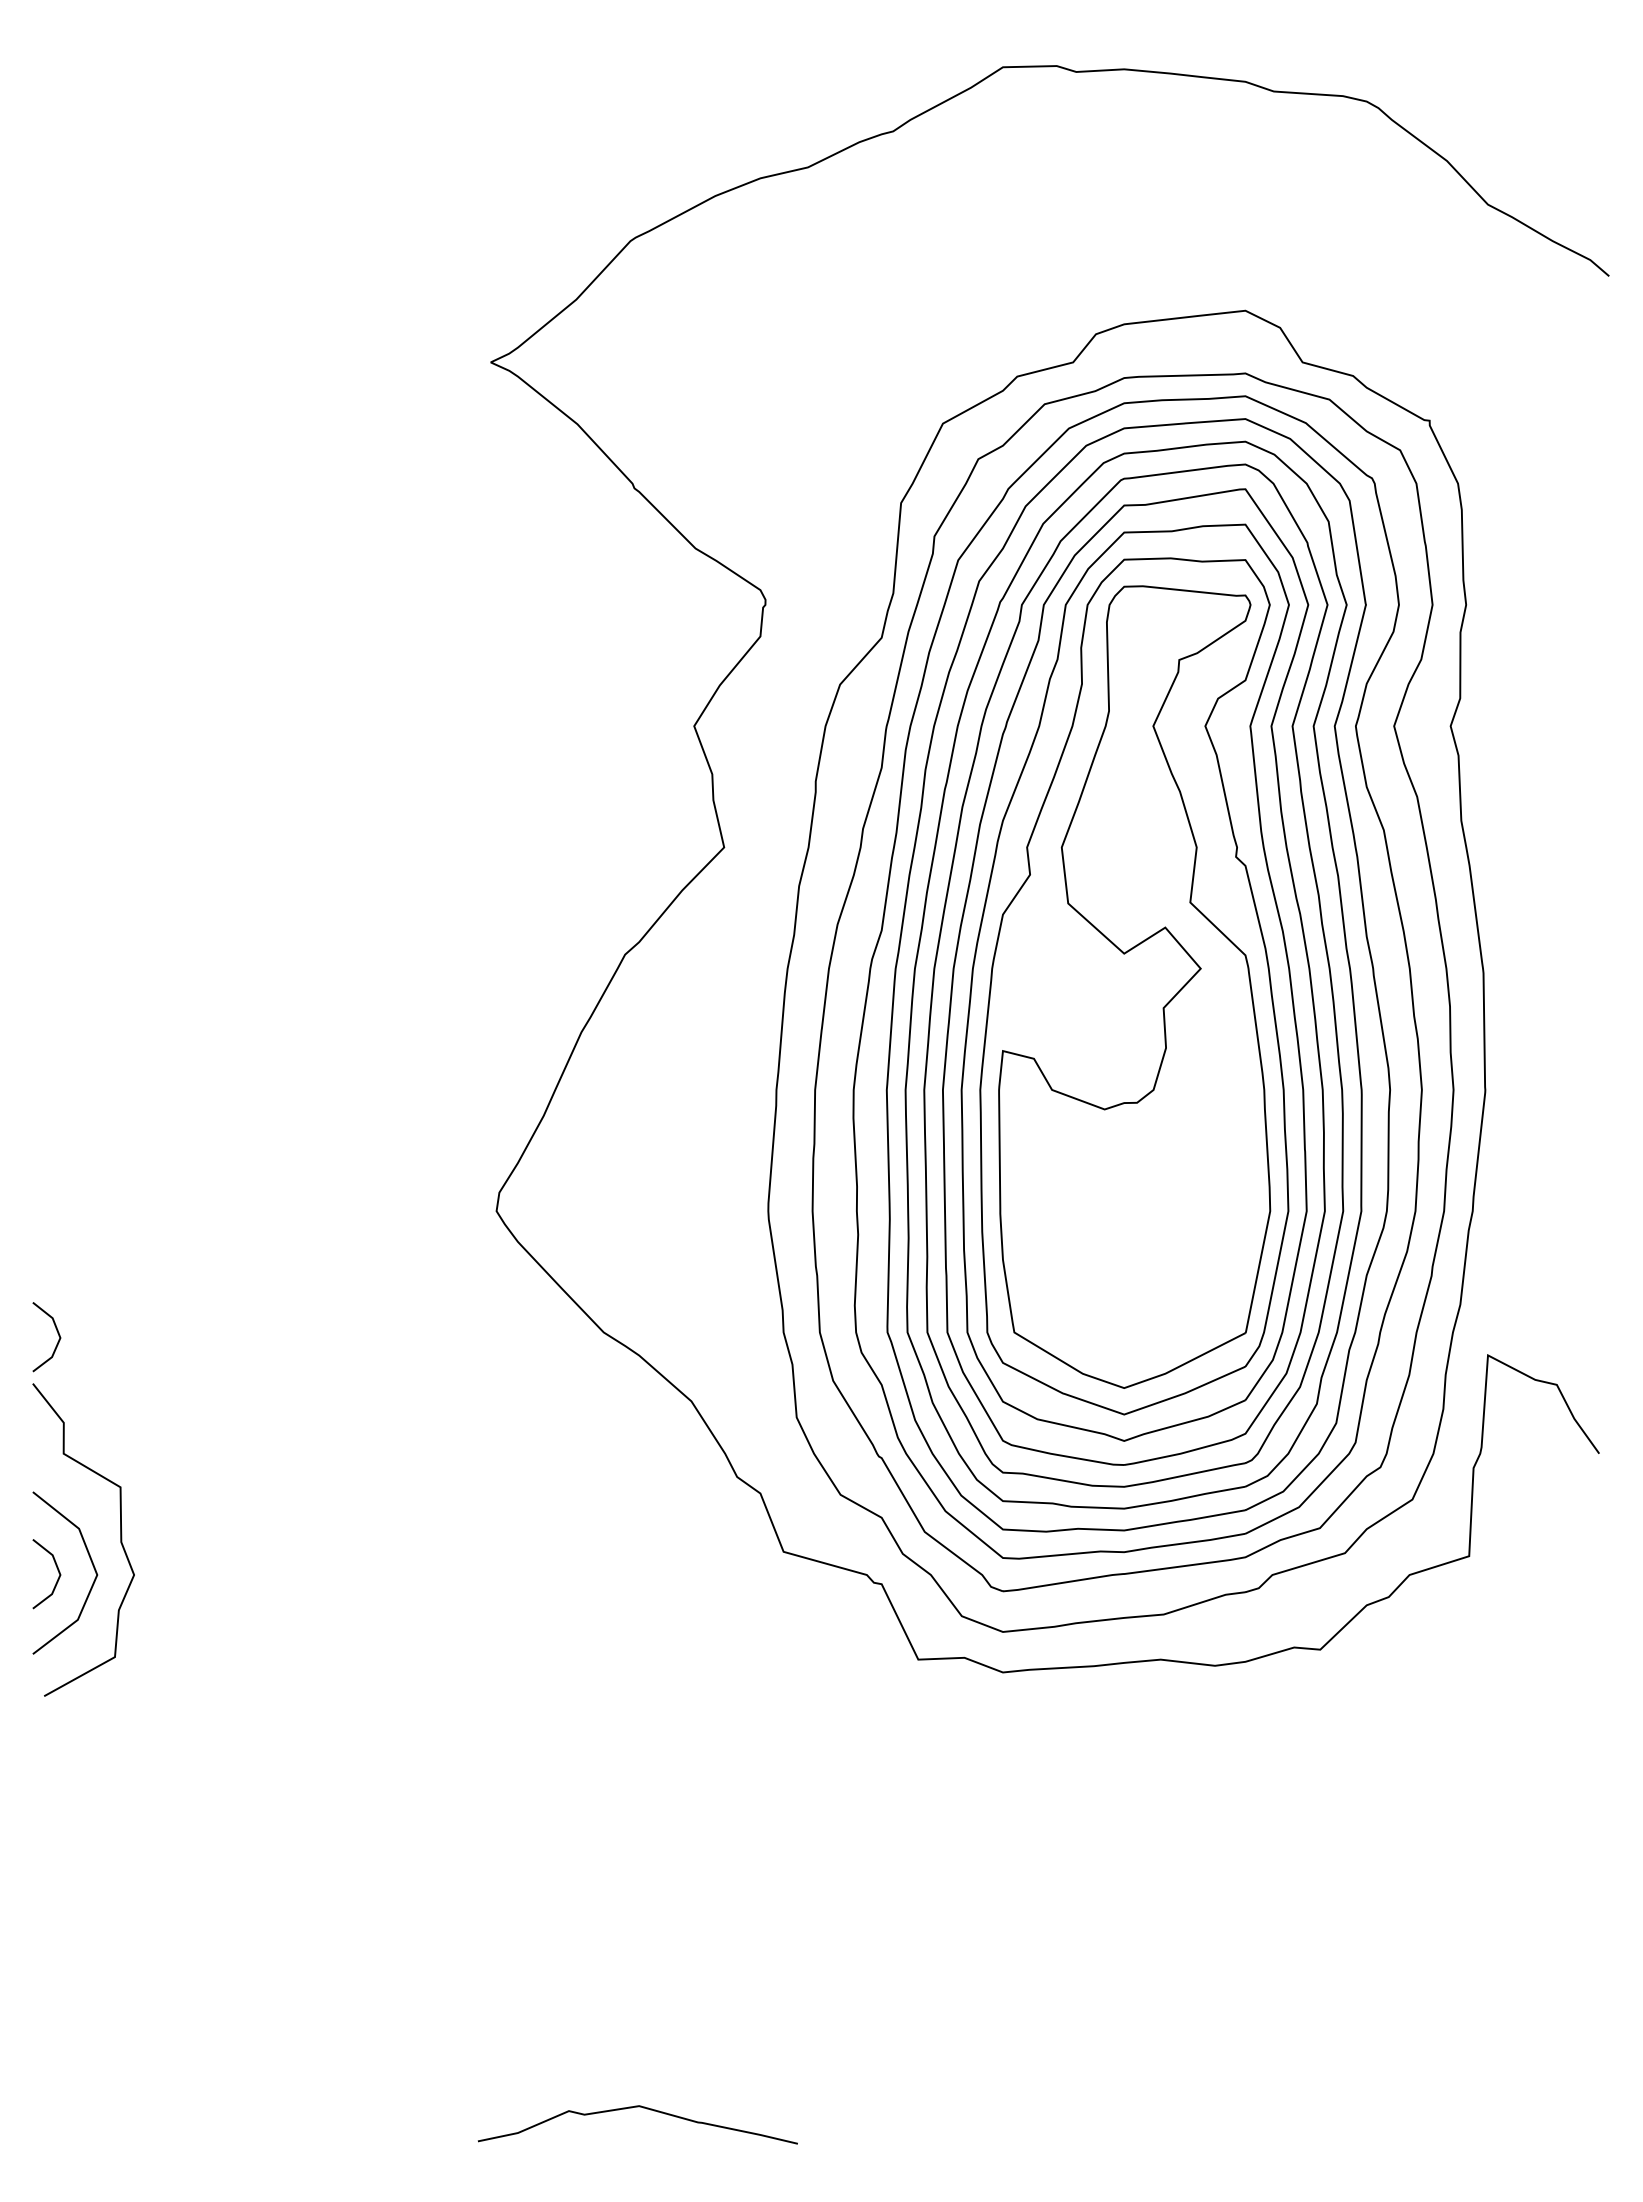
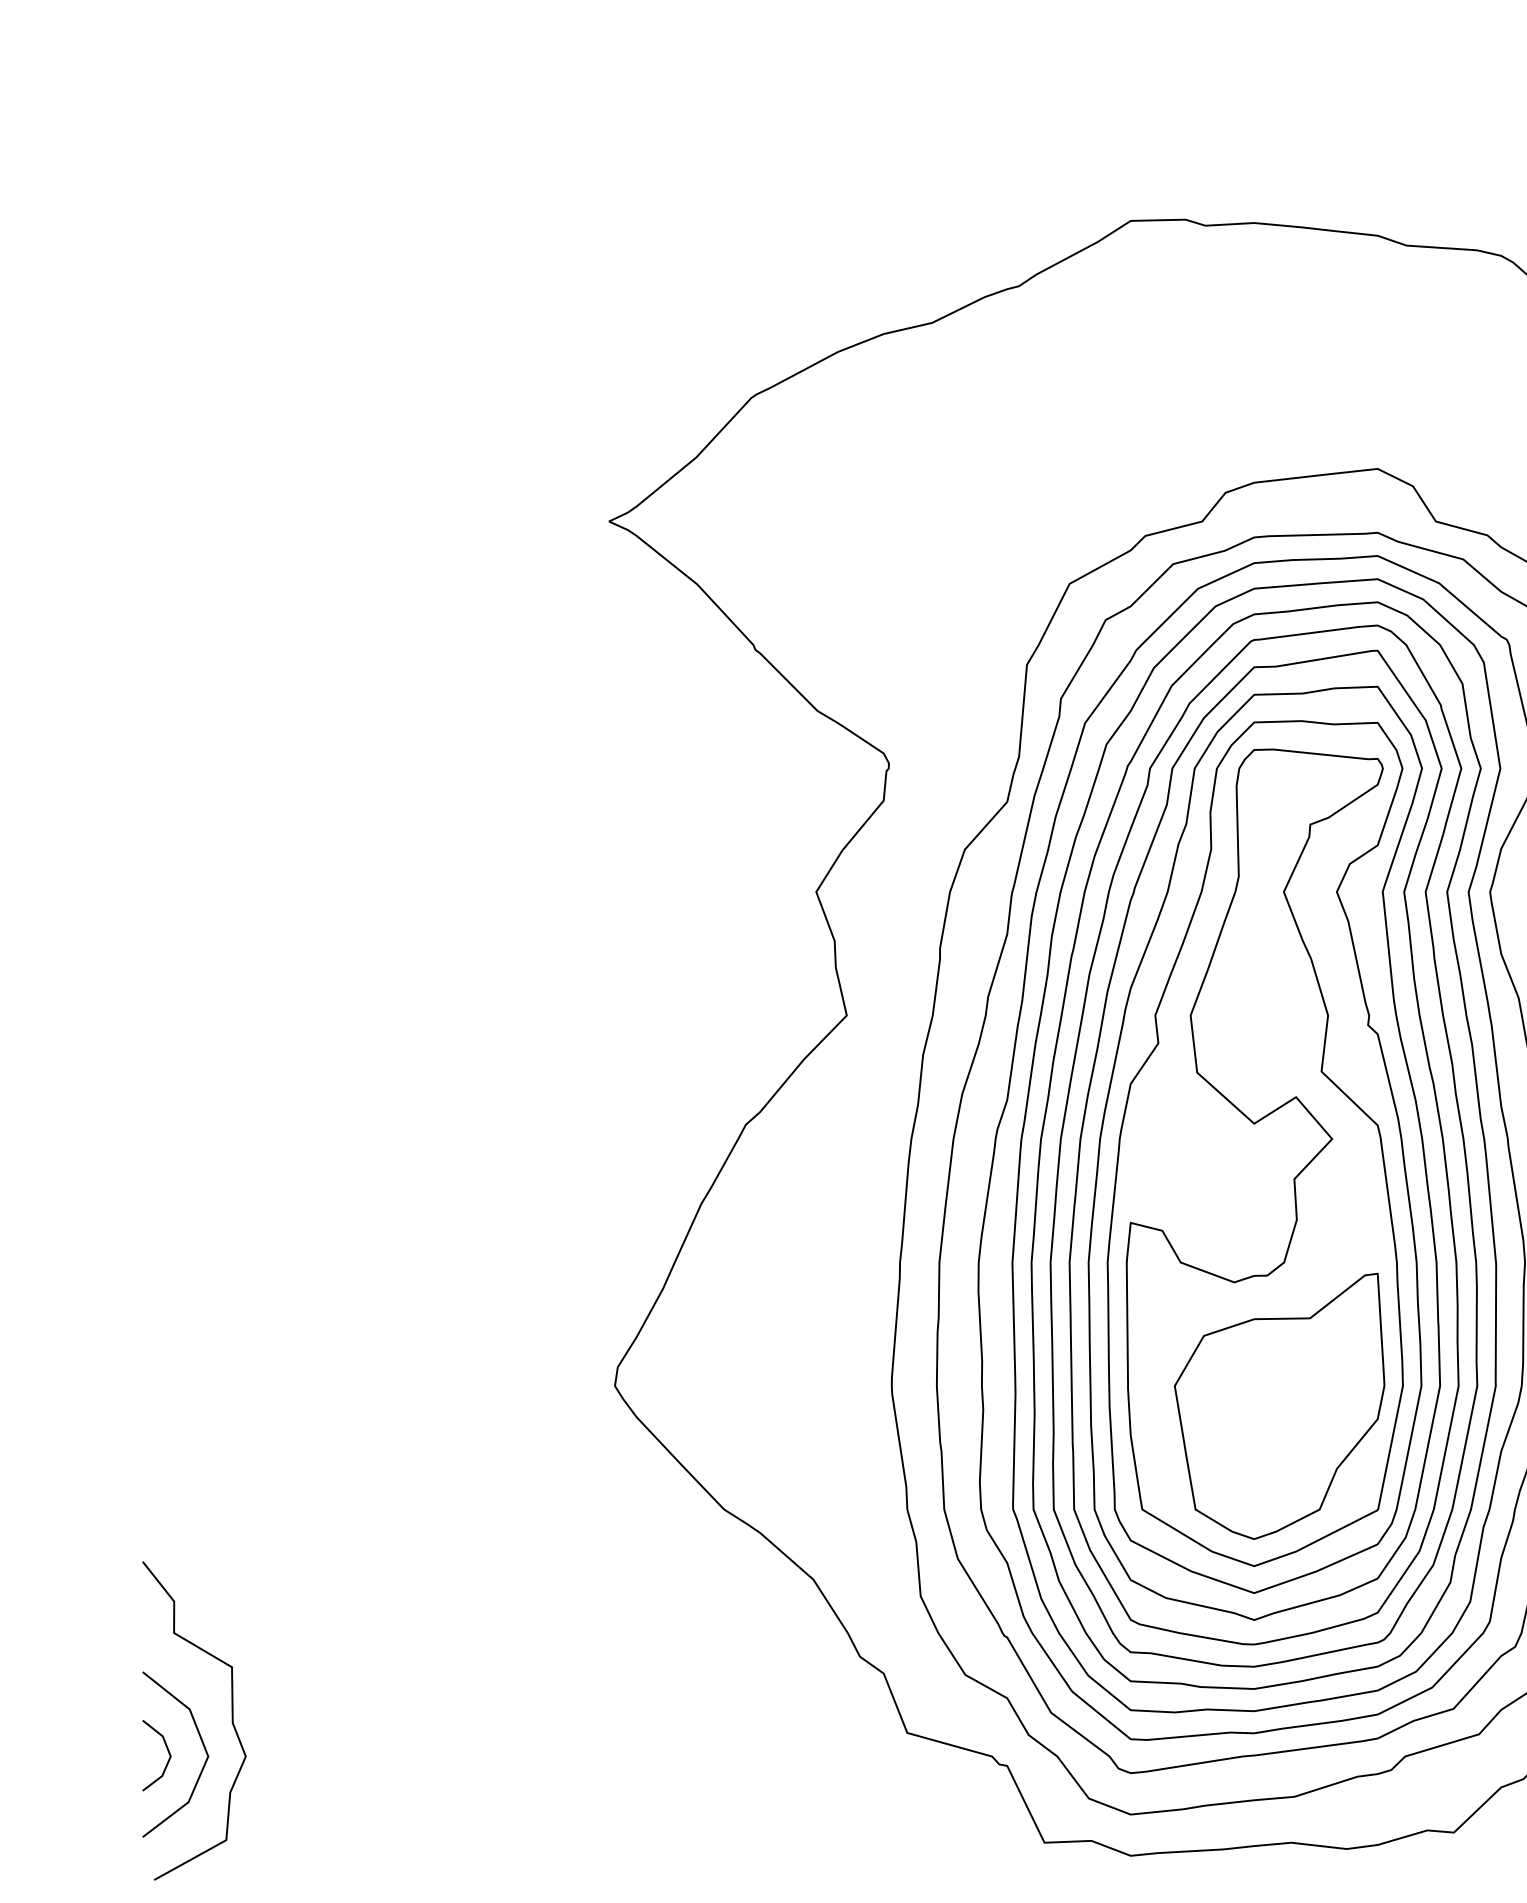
part: (1148, 1231) -> (1278, 1406), added
line: (56, 1331) -> (166, 1508), removed

